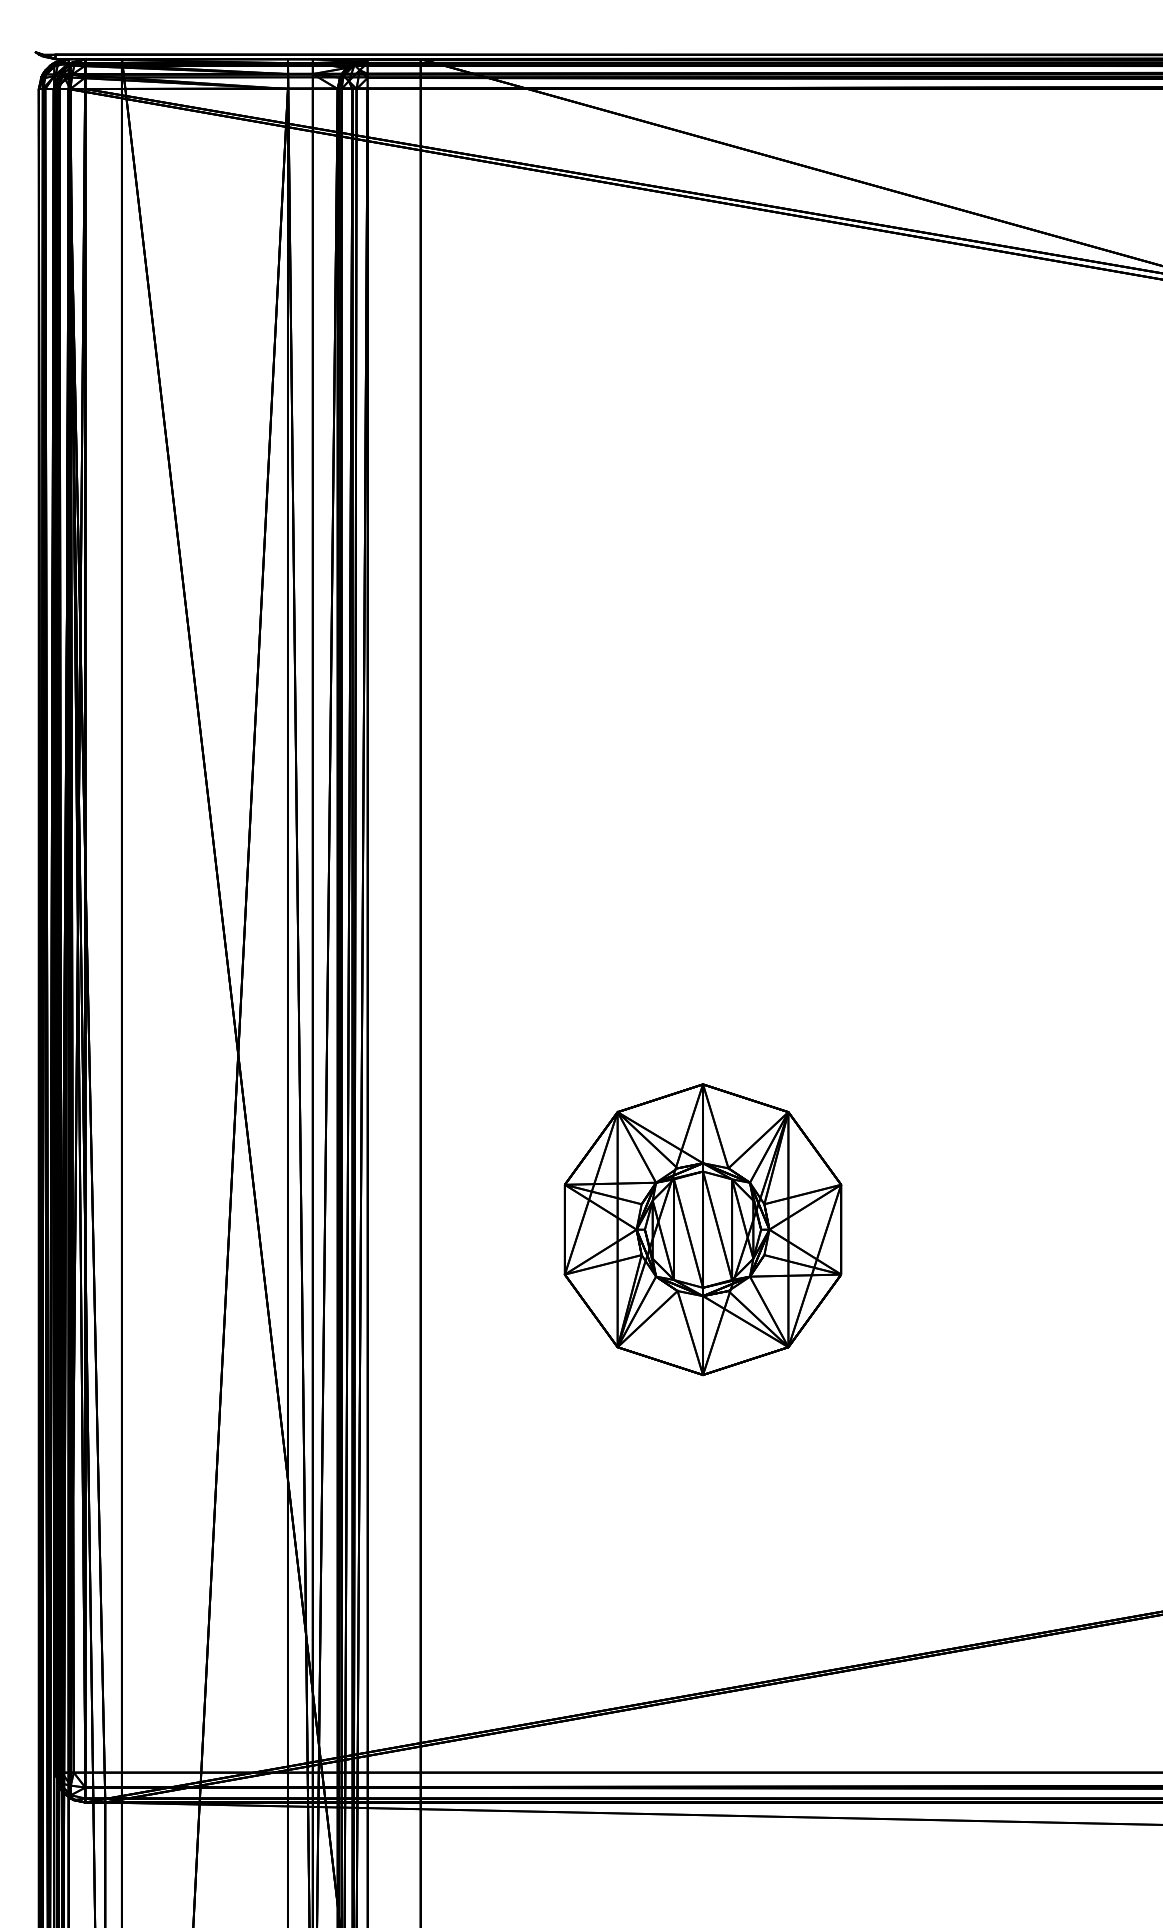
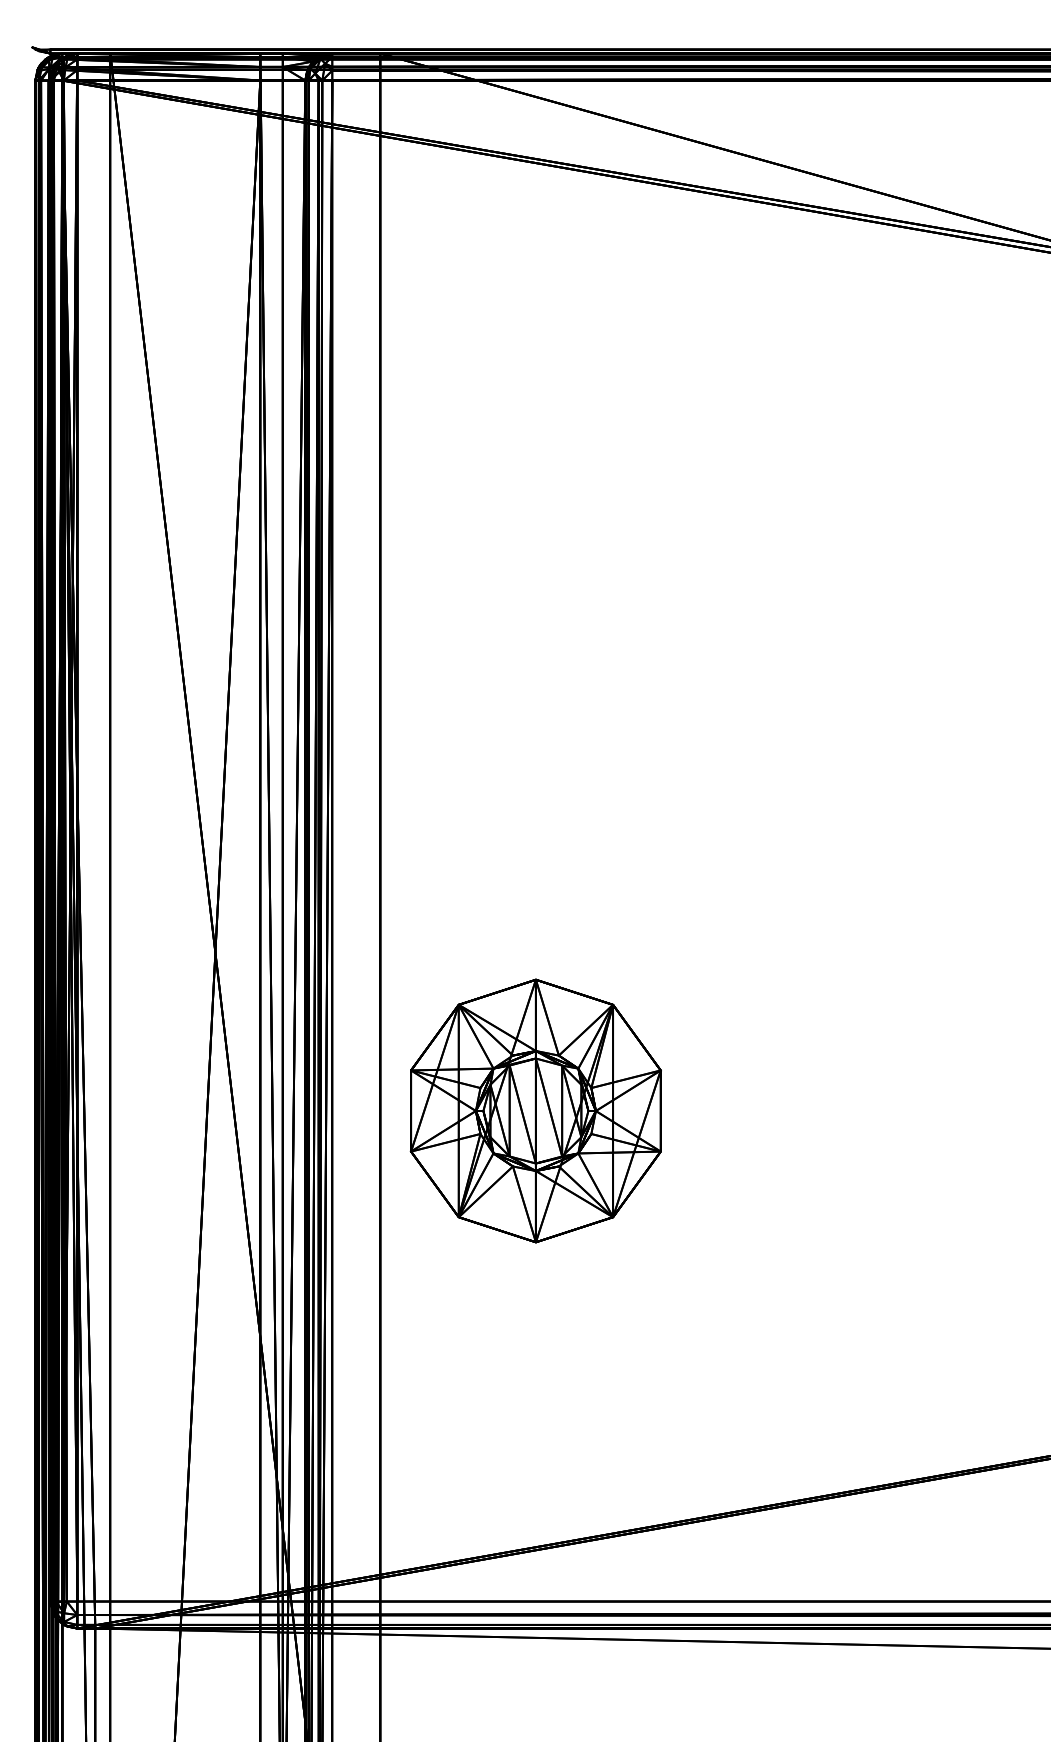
part: (702, 1229) -> (535, 1110), moved

